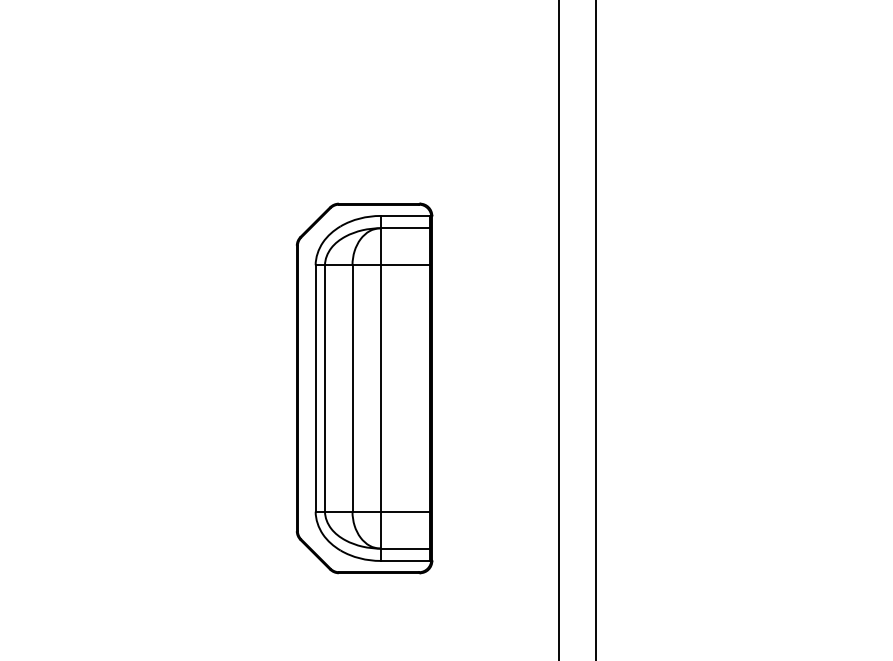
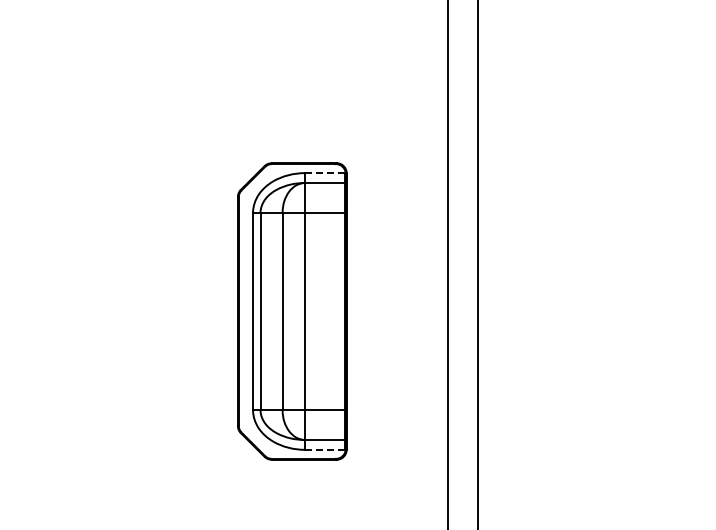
line: (404, 216) -> (324, 173), solid -> dashed
line: (404, 560) -> (324, 449), solid -> dashed

